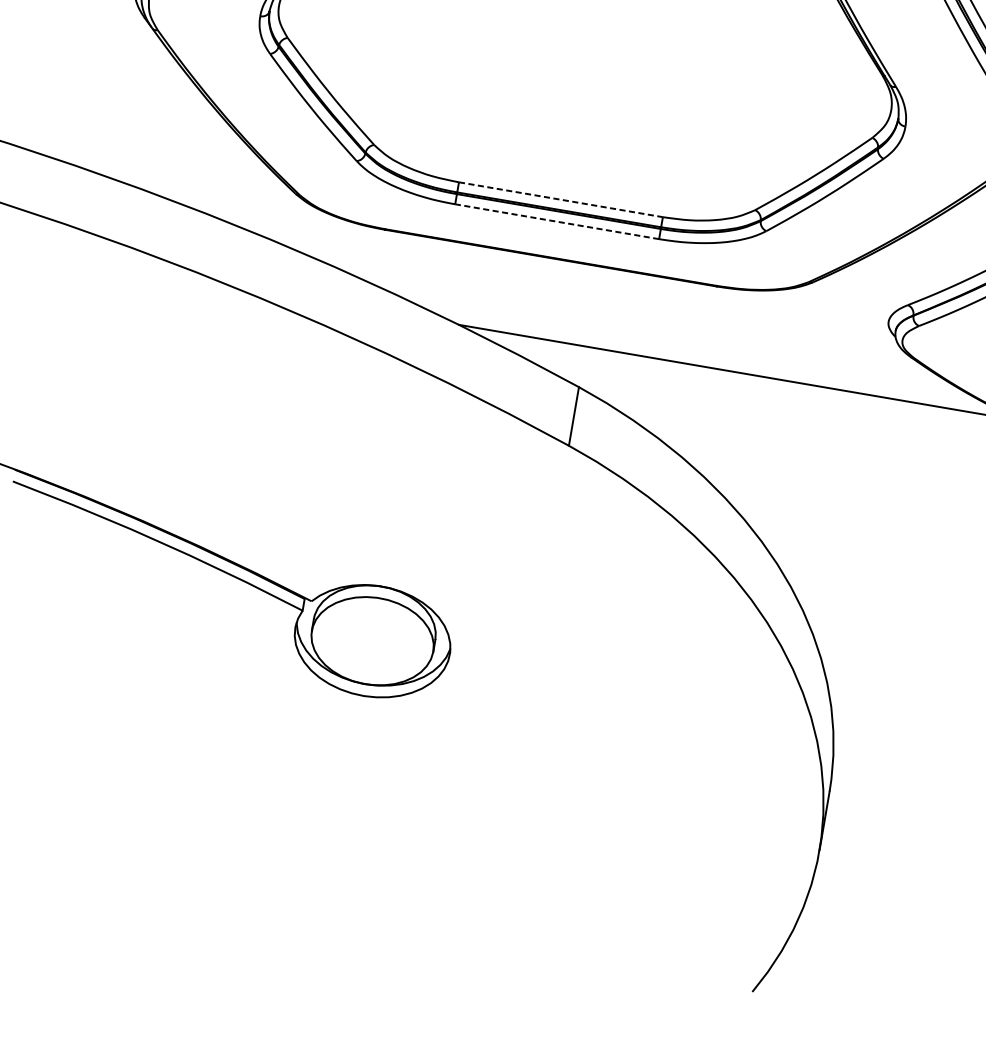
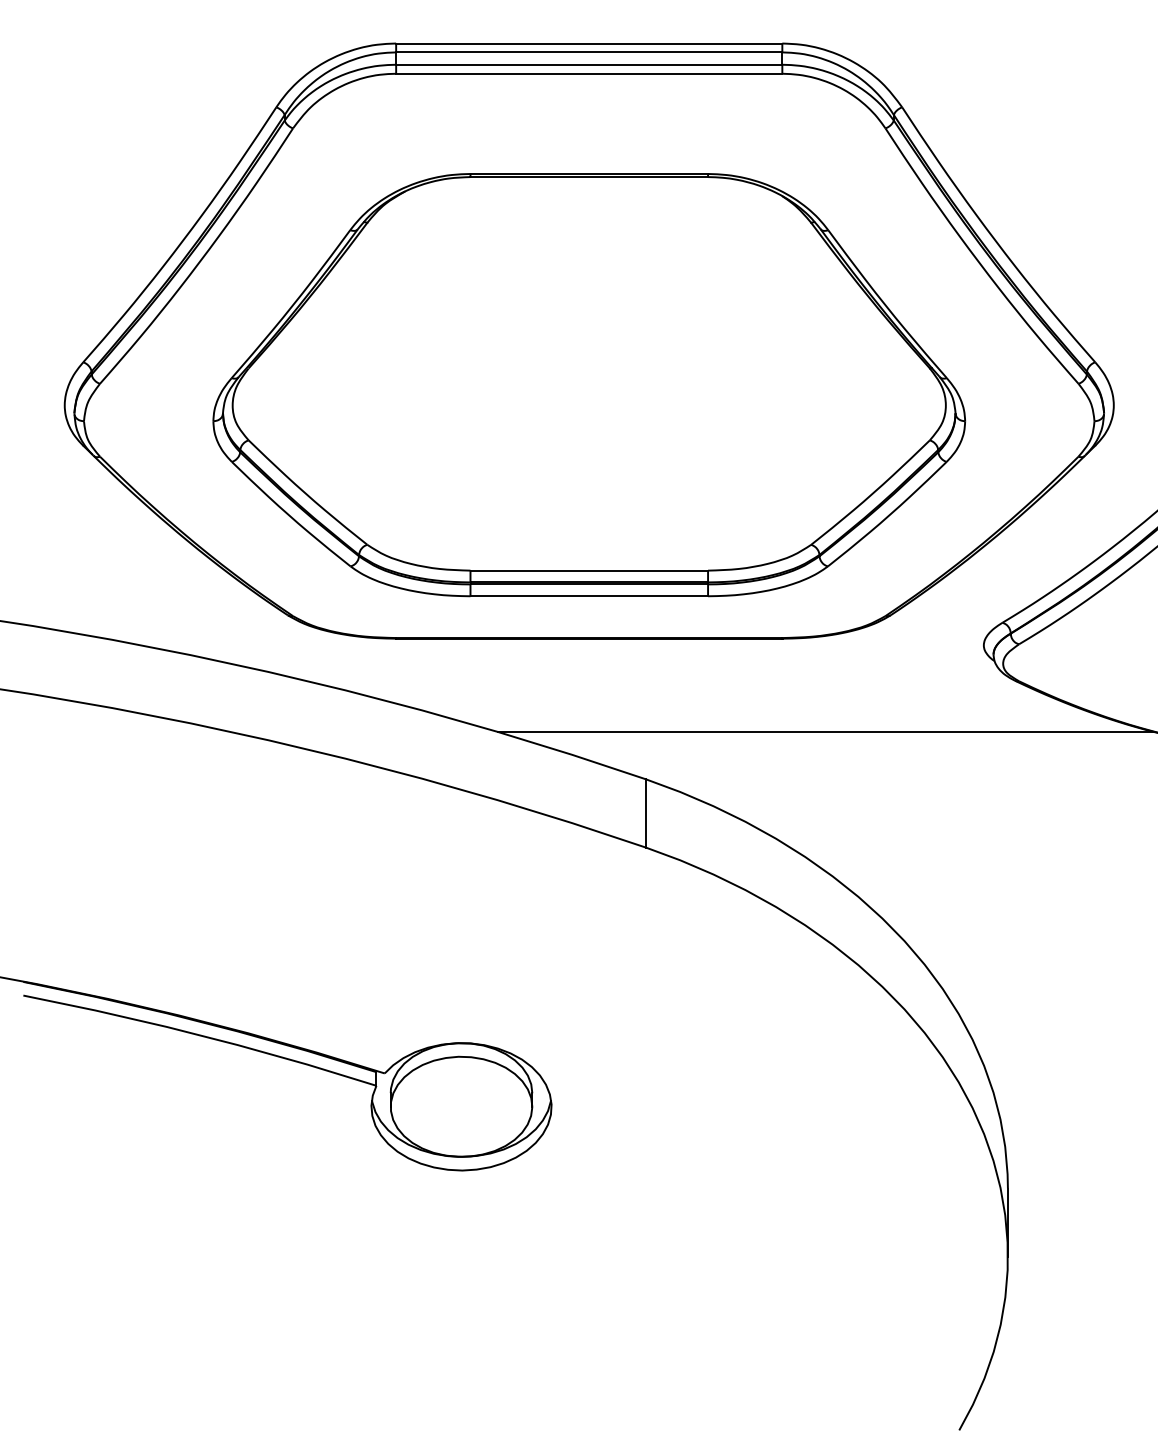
line: (561, 199) -> (589, 570), dashed -> solid
line: (557, 221) -> (589, 596), dashed -> solid

